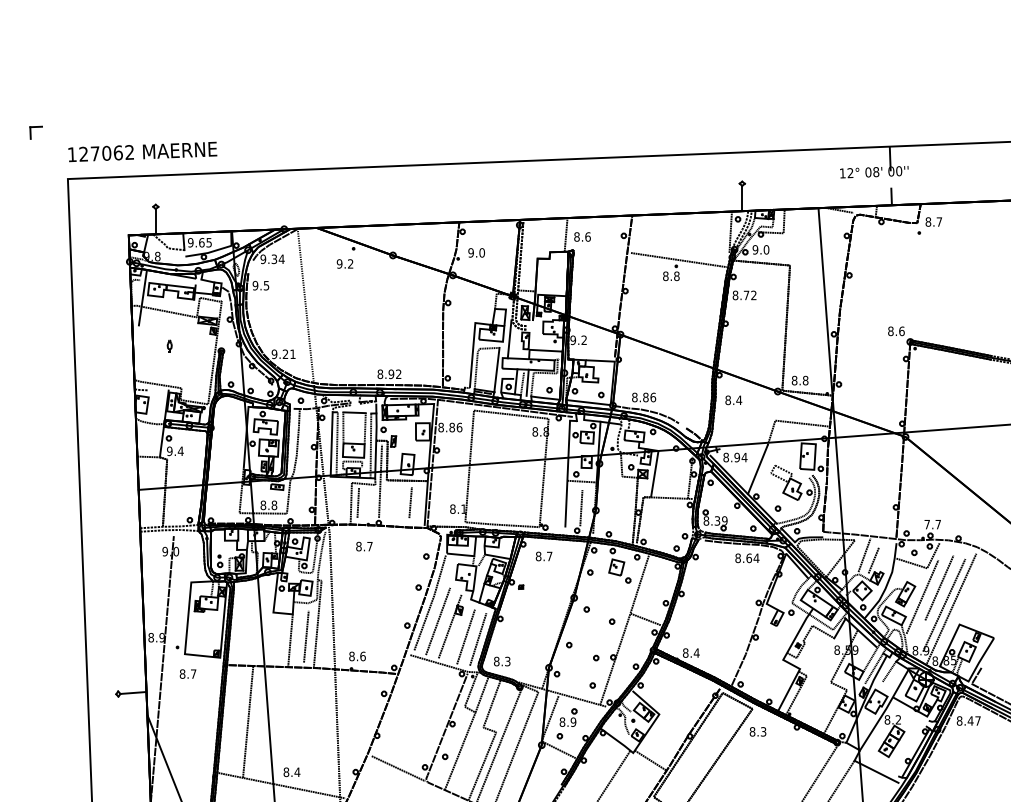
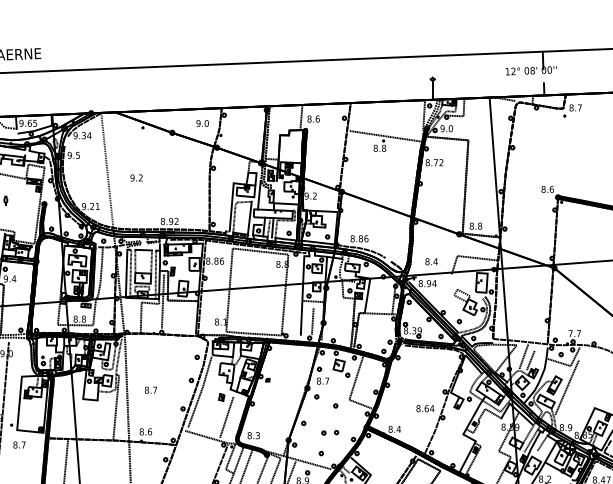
text: (476, 252) -> (202, 123), moved
text: (344, 263) -> (136, 177), moved
text: (733, 400) -> (431, 261), moved
line: (757, 469) -> (444, 292), removed
line: (358, 502) -> (146, 317), removed
line: (410, 502) -> (185, 317), removed
text: (364, 546) -> (151, 390), moved
text: (543, 556) -> (322, 381), moved
text: (747, 558) -> (425, 408), moved
line: (939, 587) -> (579, 380), removed
line: (944, 605) -> (583, 393), removed
line: (951, 608) -> (588, 396), removed
line: (438, 621) -> (206, 405), removed
line: (449, 626) -> (214, 409), removed
line: (306, 636) -> (107, 417), removed
line: (478, 639) -> (236, 419), removed
line: (290, 640) -> (95, 419), removed
line: (615, 658) -> (338, 433), removed

